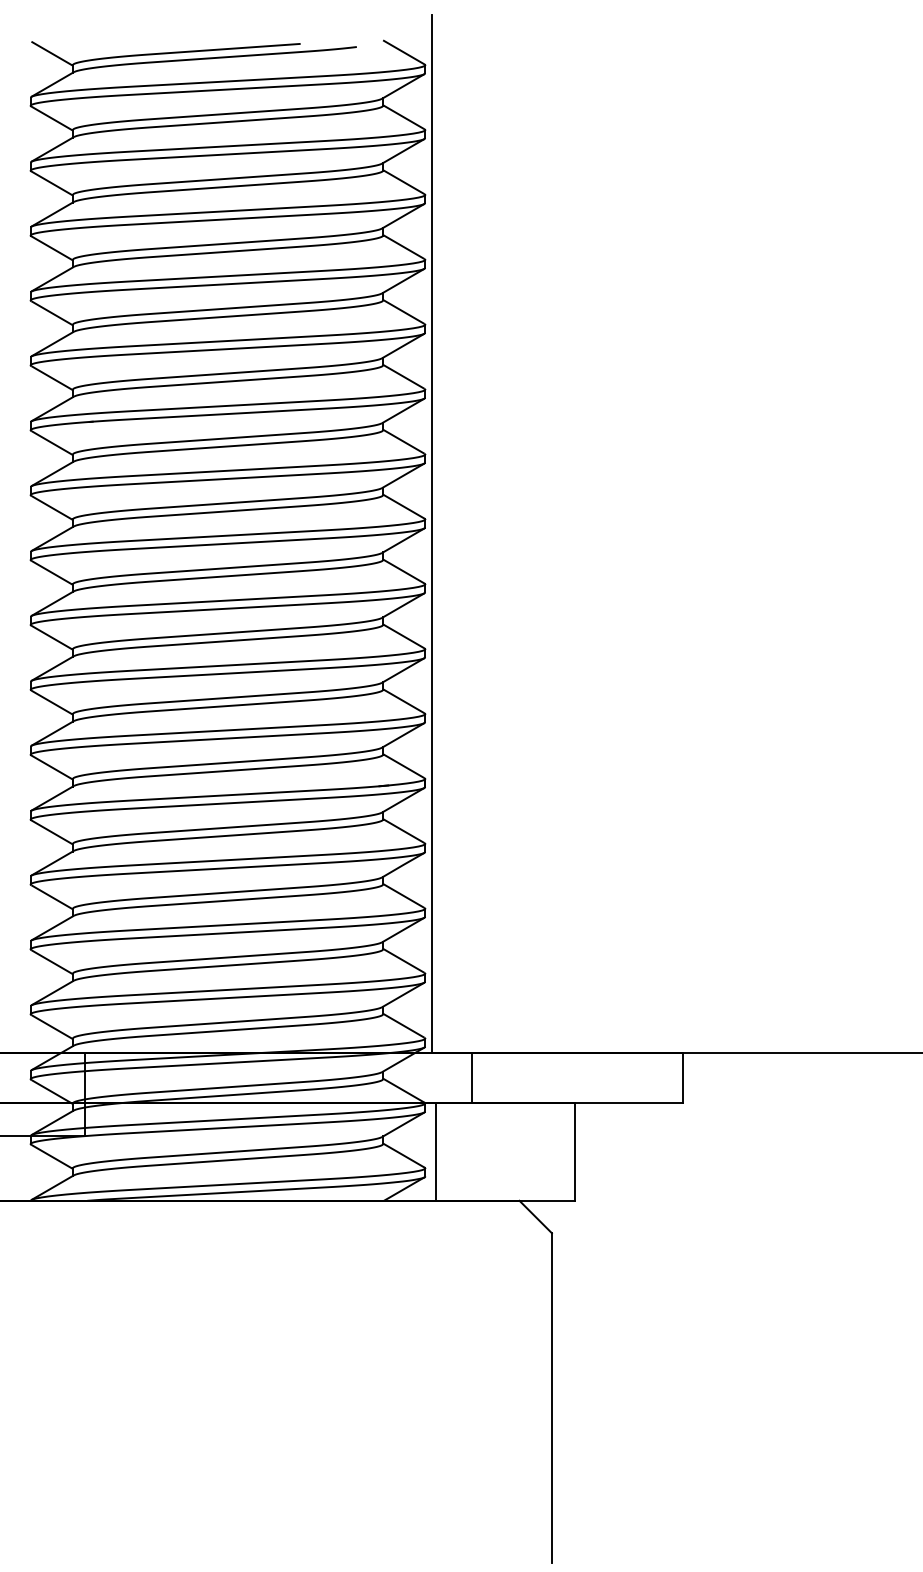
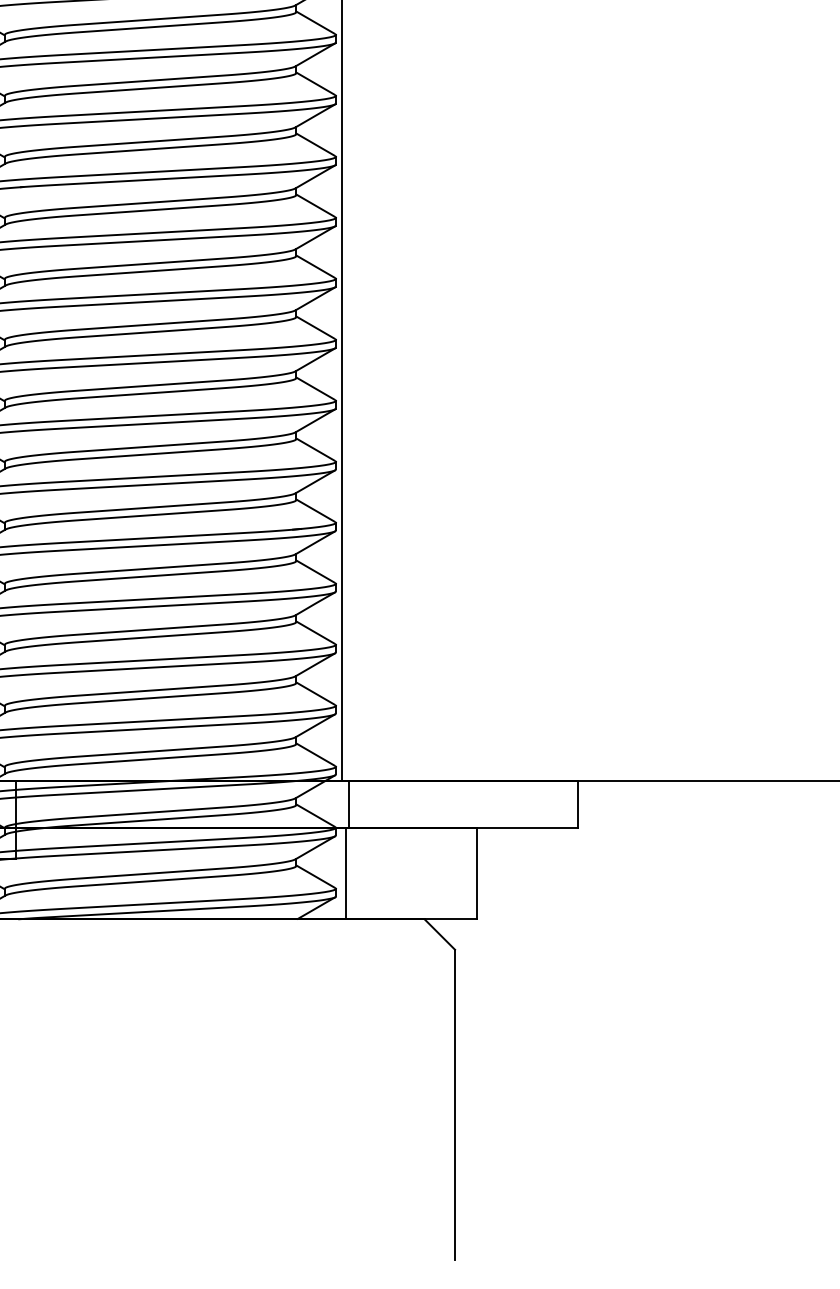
line: (471, 1078) -> (348, 804), moved

